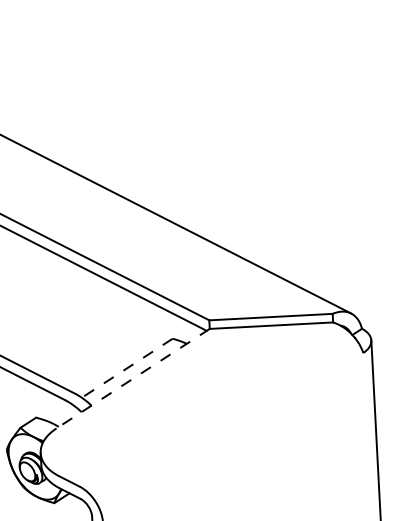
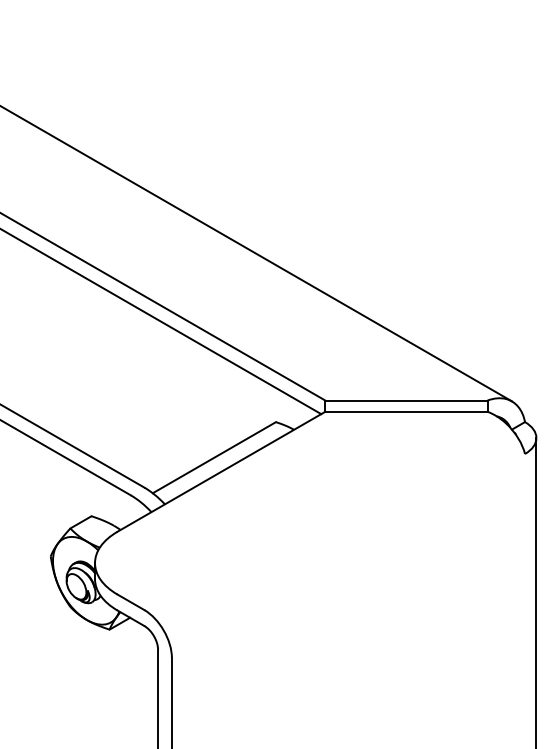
line: (126, 368) -> (213, 457), dashed -> solid
line: (133, 378) -> (221, 471), dashed -> solid

